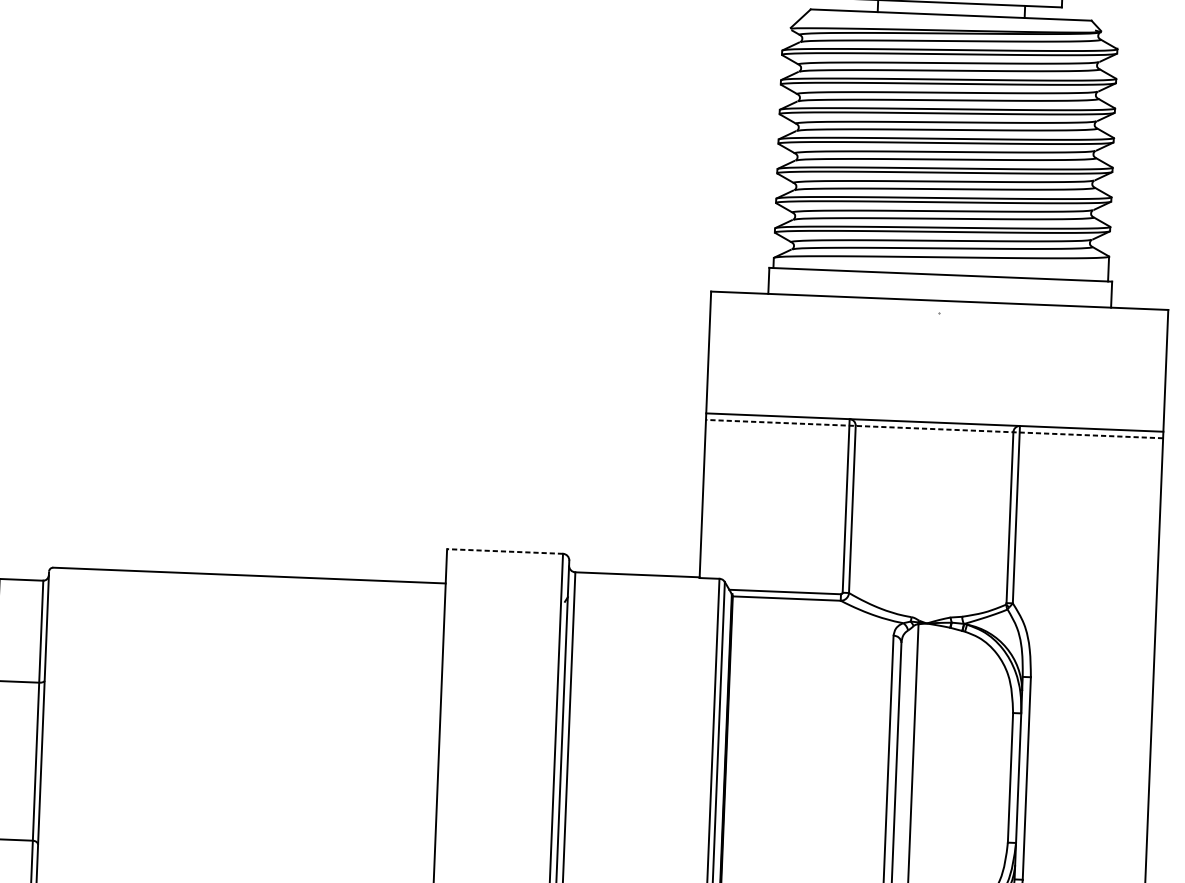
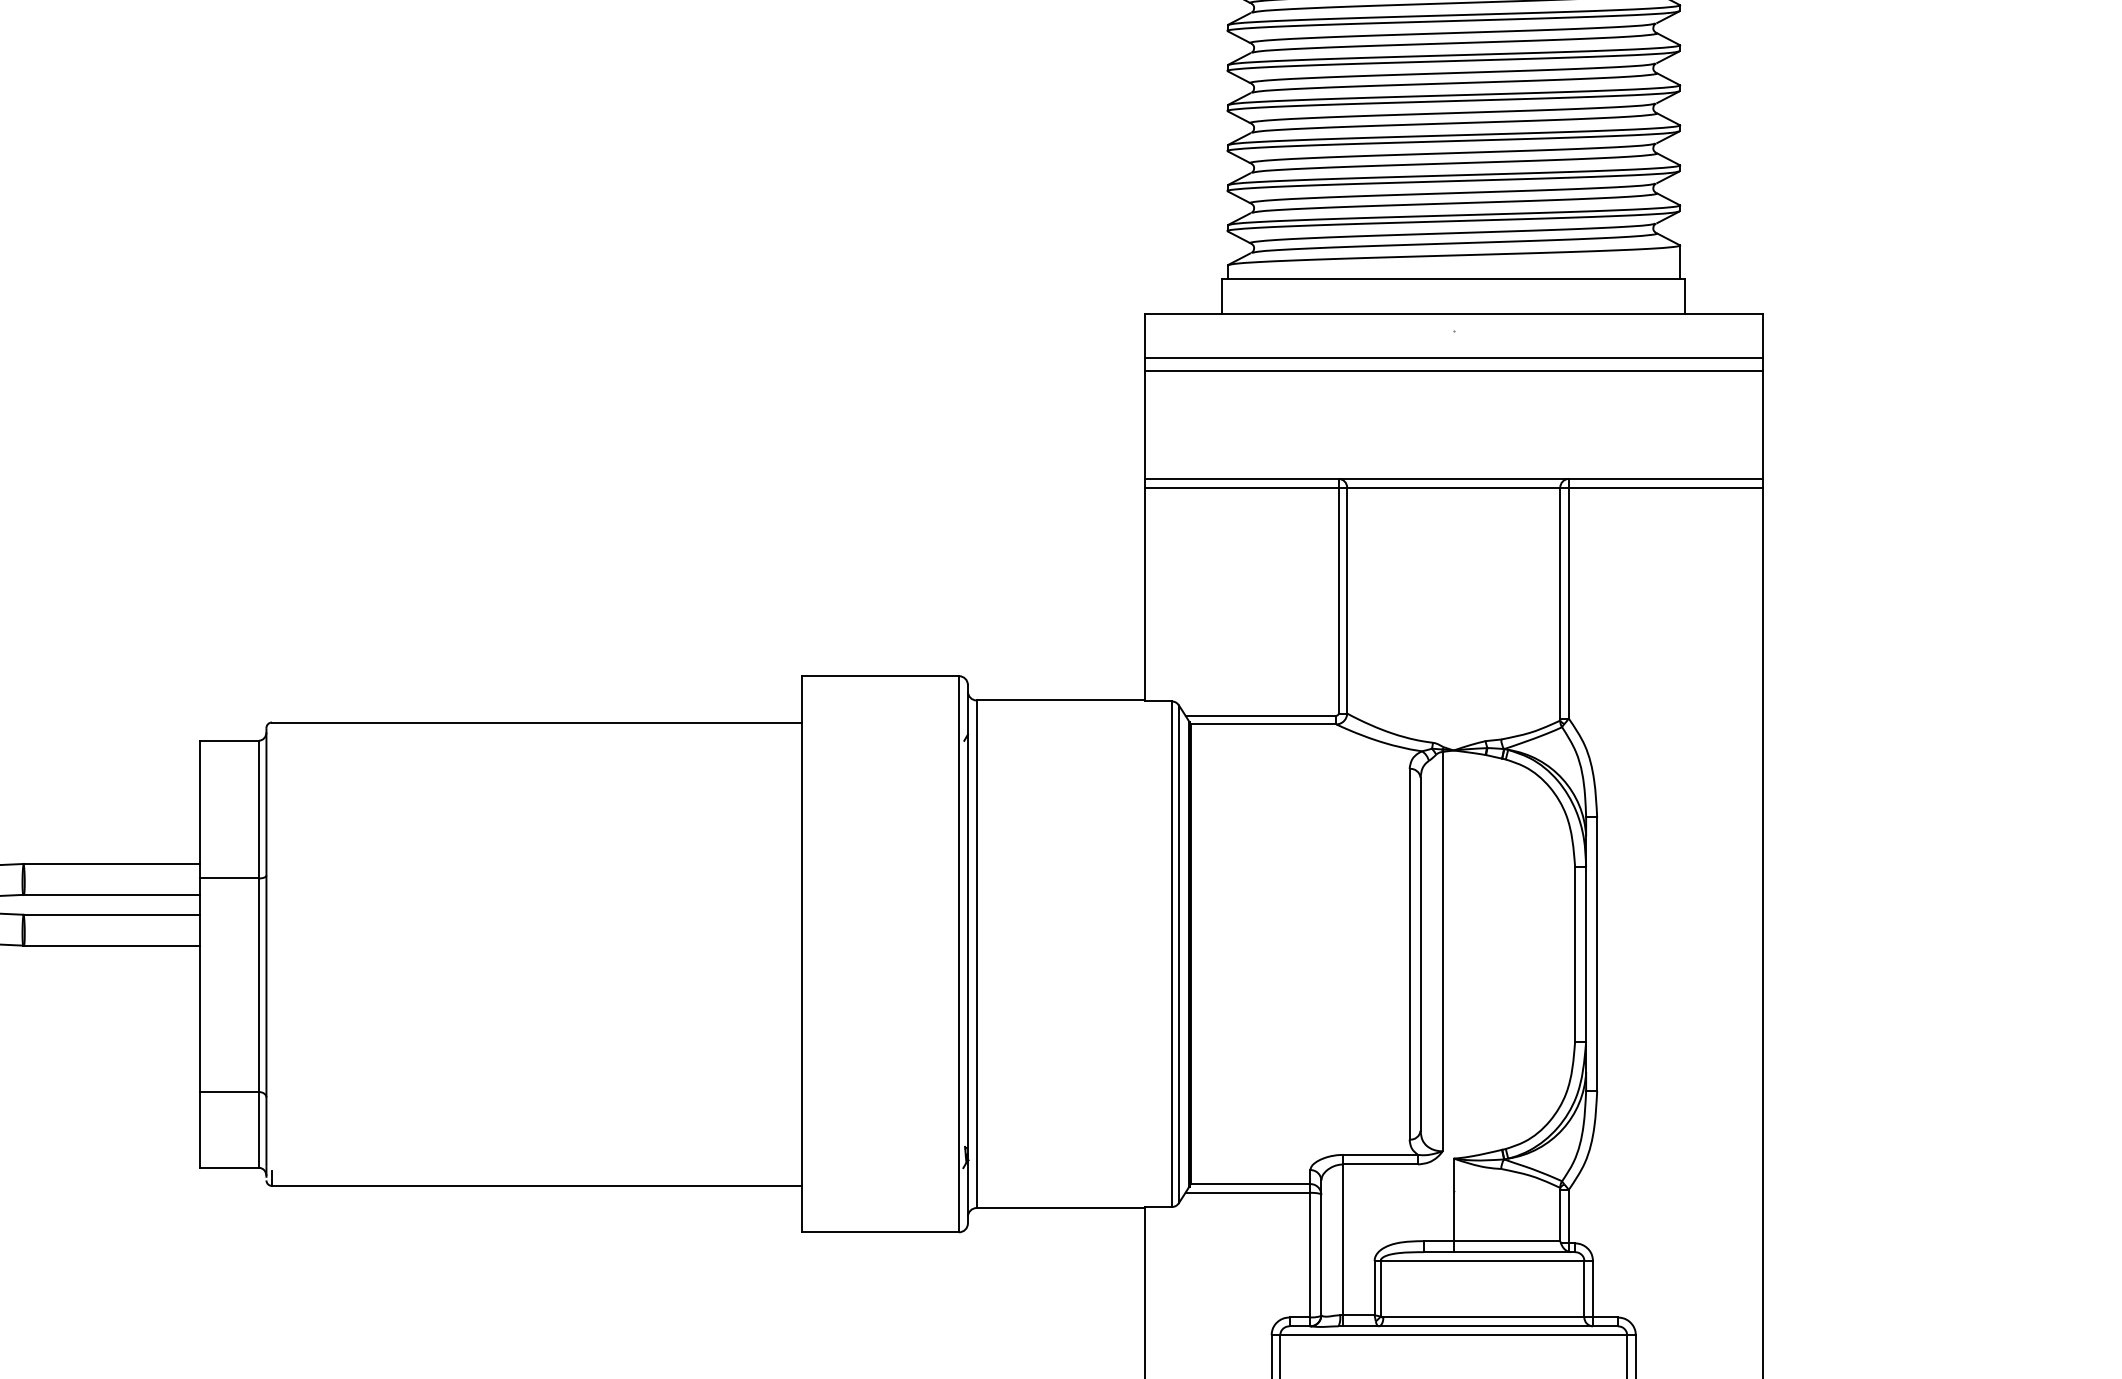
line: (938, 333) -> (1453, 358), added
line: (937, 342) -> (1453, 370), added
line: (934, 428) -> (1453, 487), dashed -> solid
line: (504, 551) -> (880, 676), dashed -> solid

